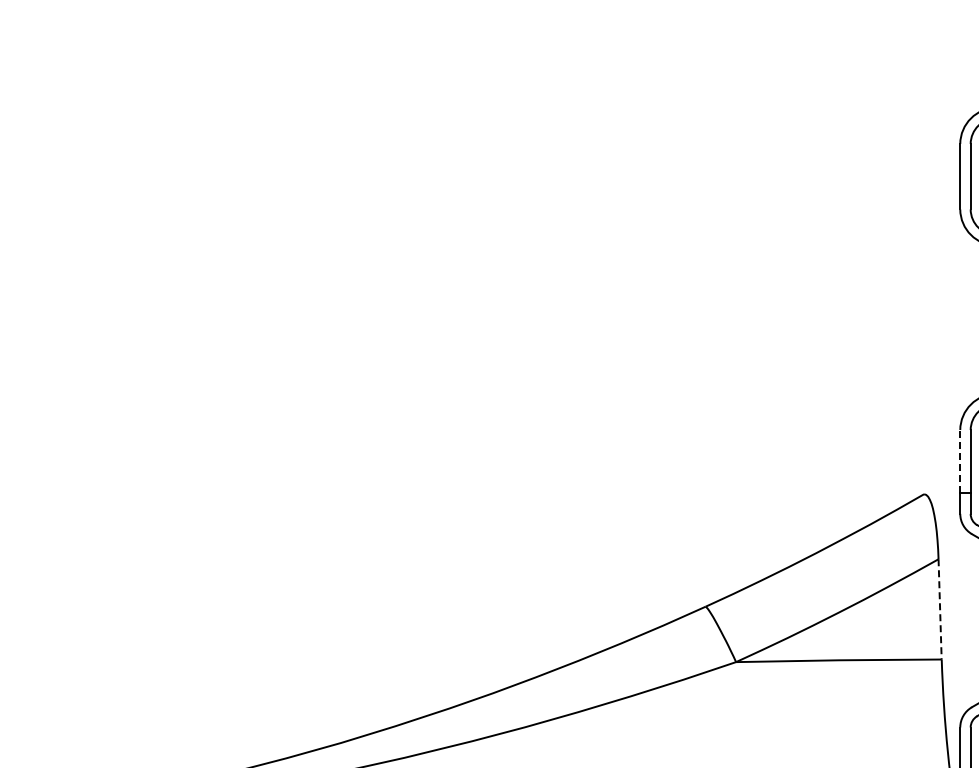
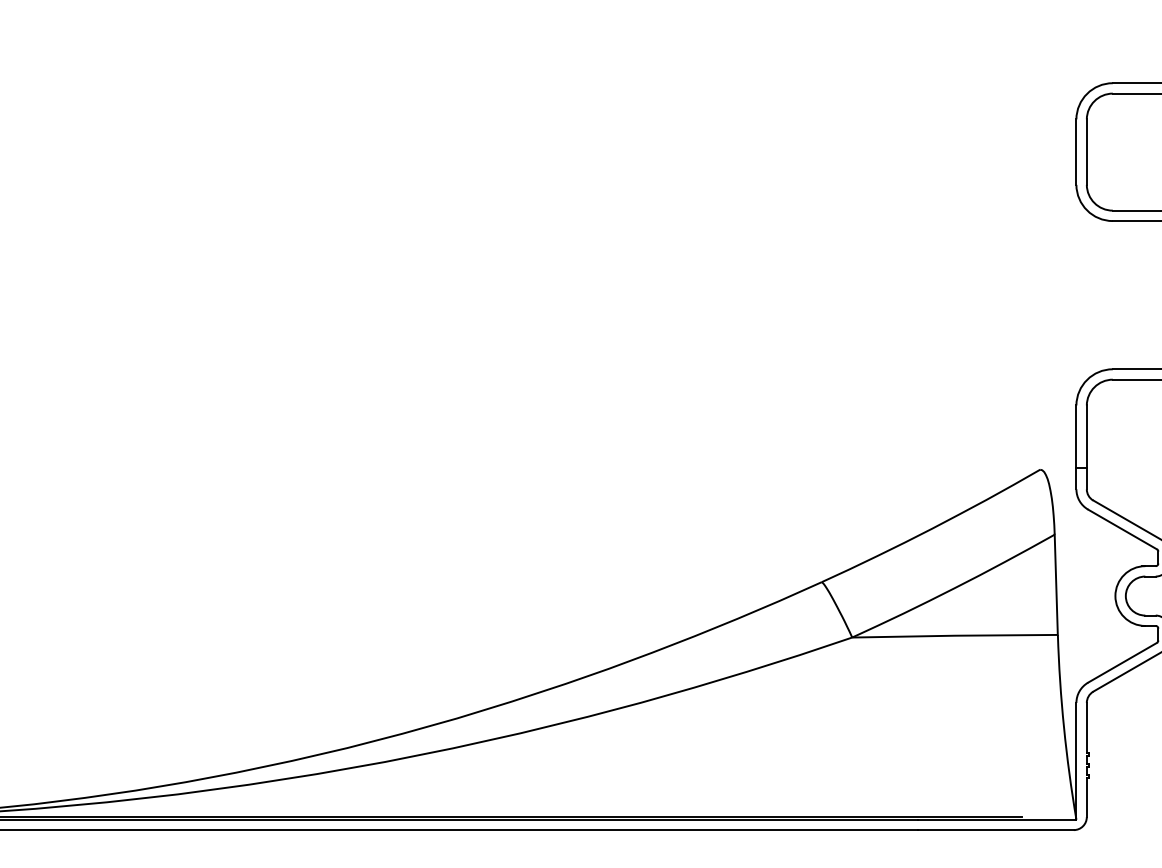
line: (960, 461) -> (1076, 436), dashed -> solid
line: (940, 610) -> (1056, 585), dashed -> solid

